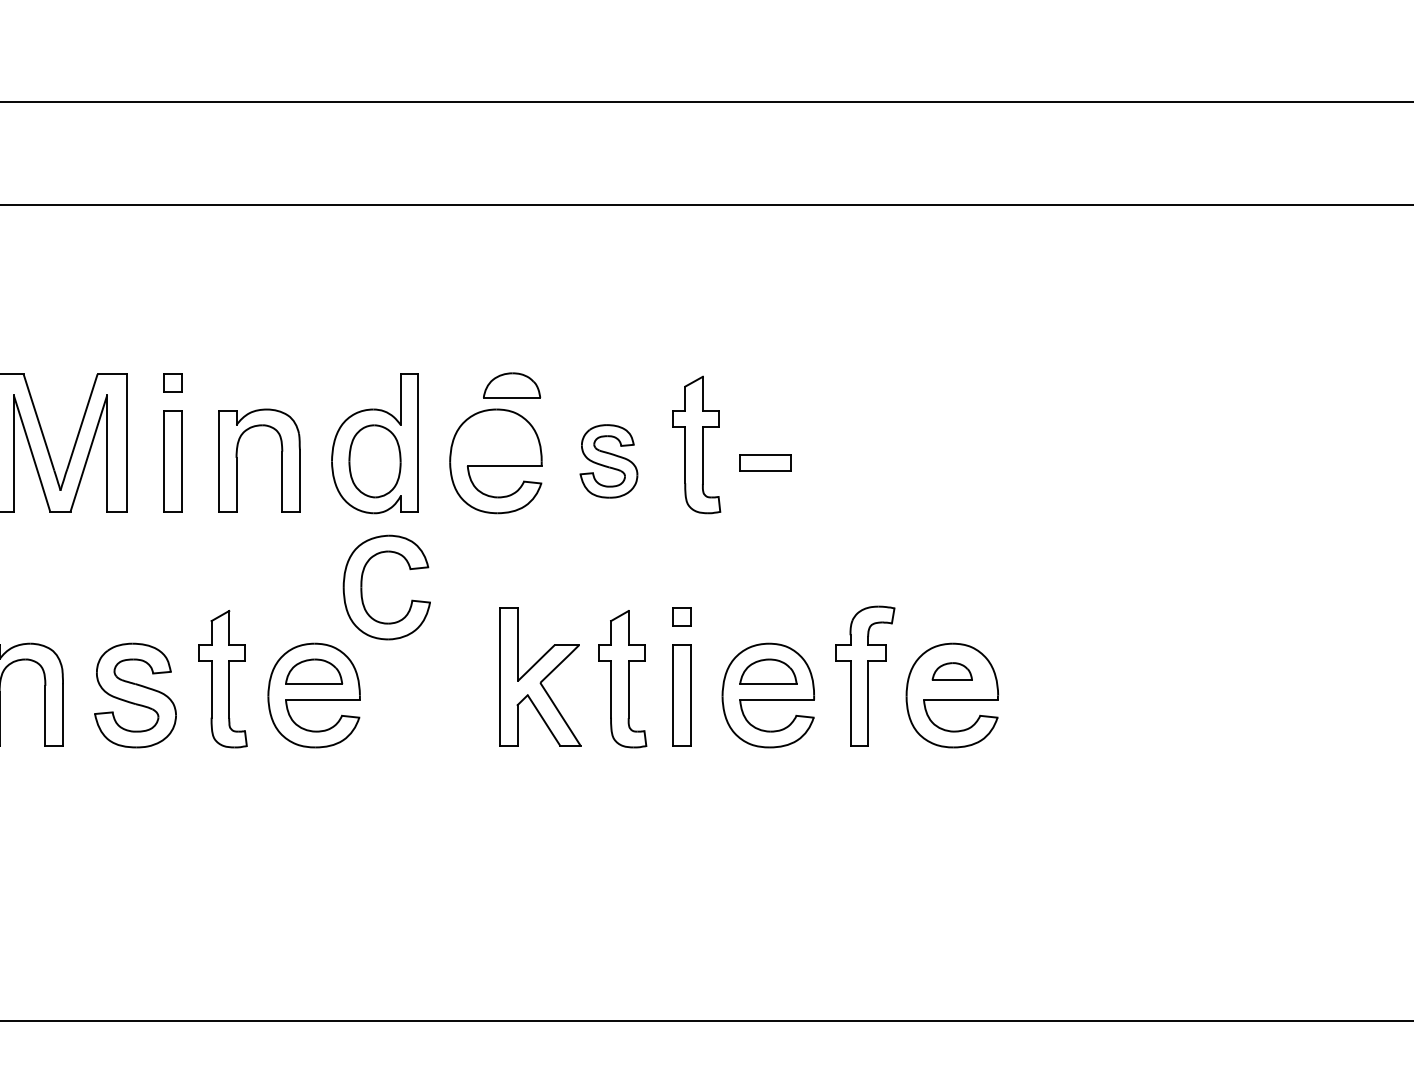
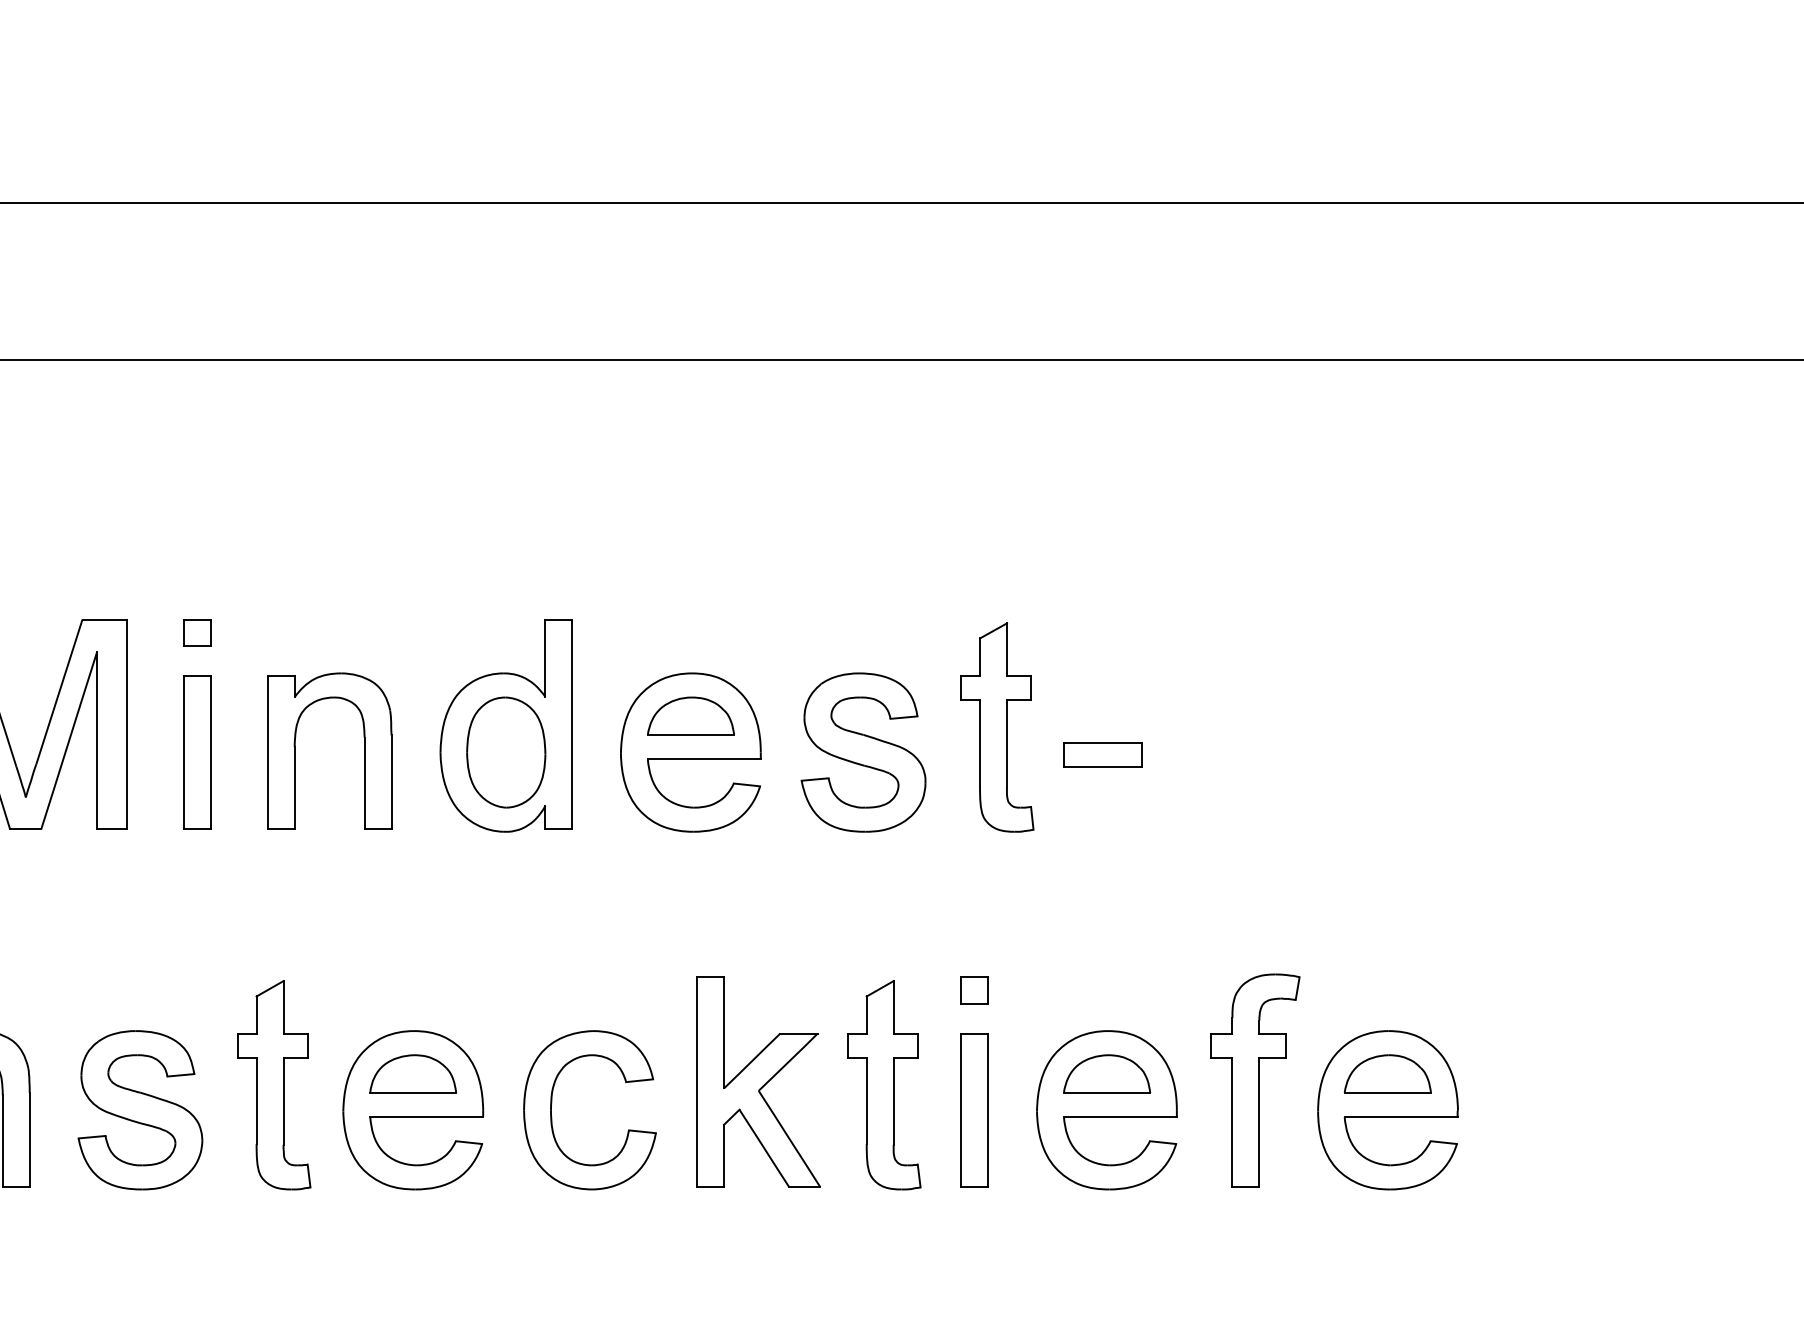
part: (512, 385) -> (691, 716), moved
part: (608, 461) -> (862, 752), size x1.43
part: (362, 587) -> (552, 1110), moved
part: (952, 671) -> (1388, 1073), size x1.43

